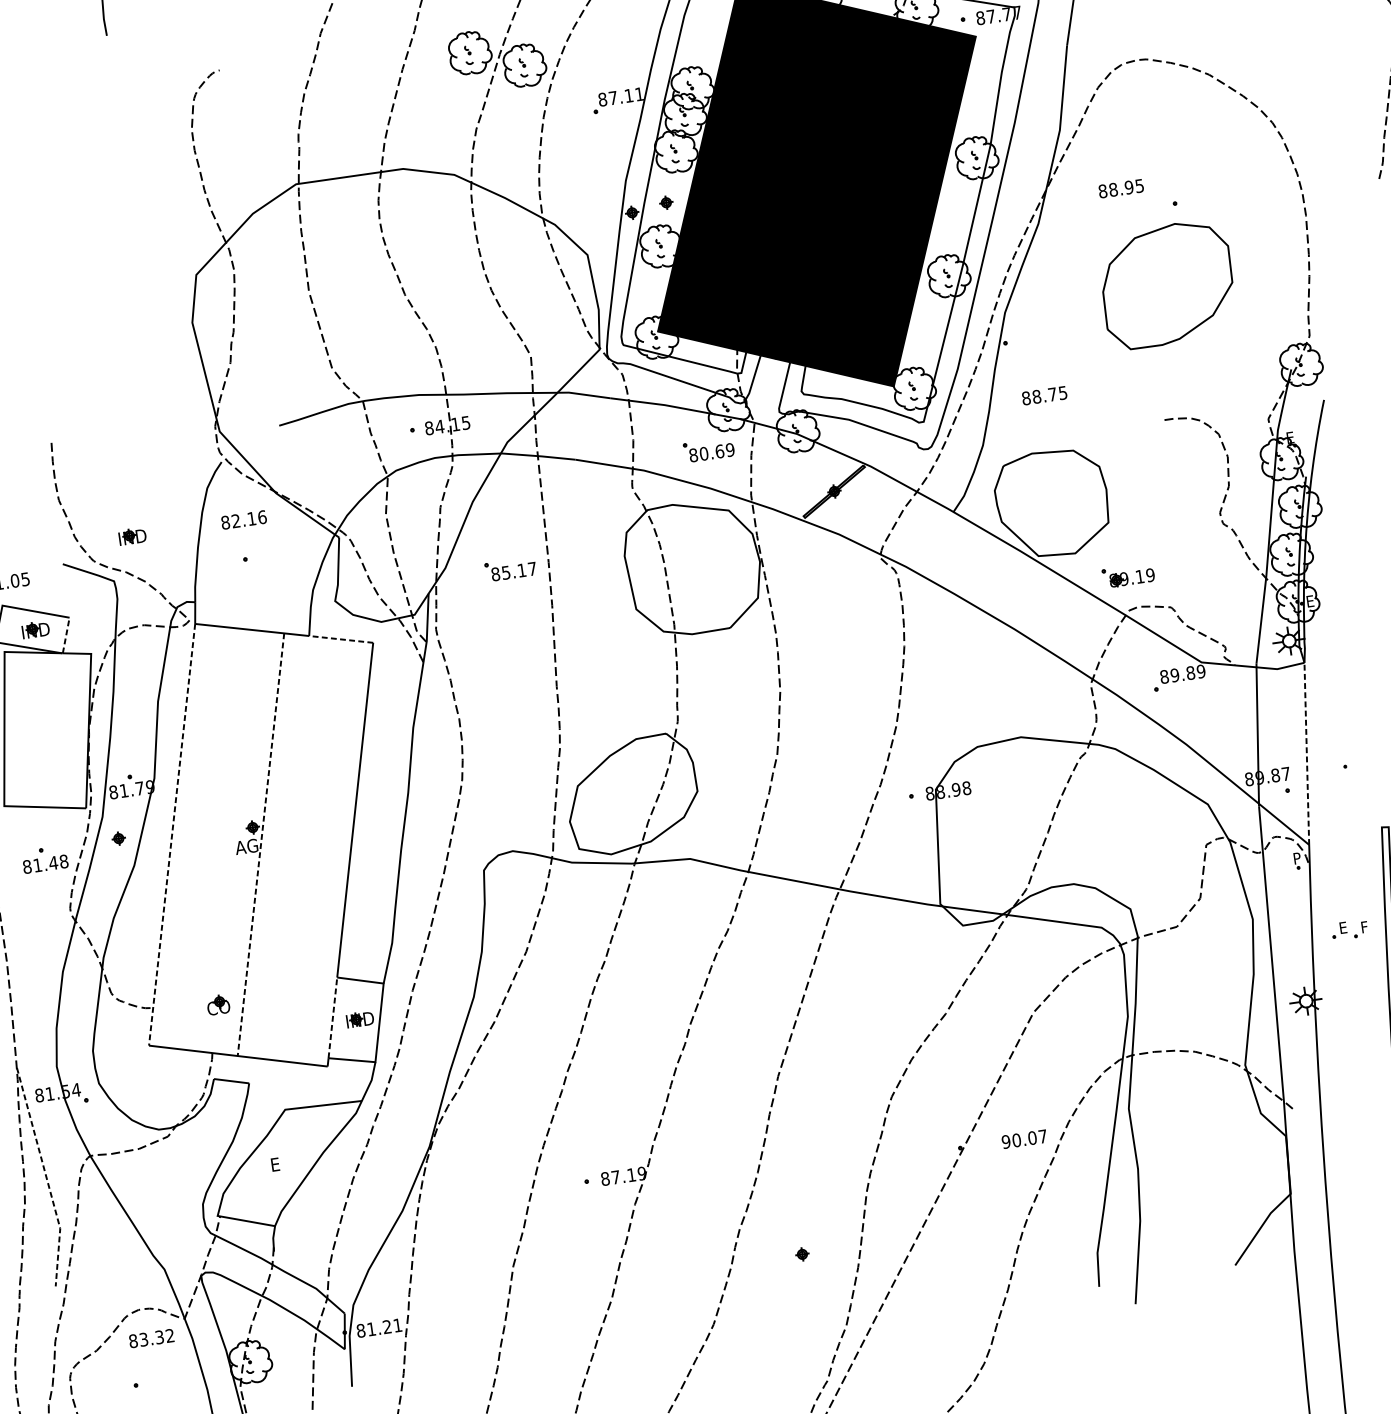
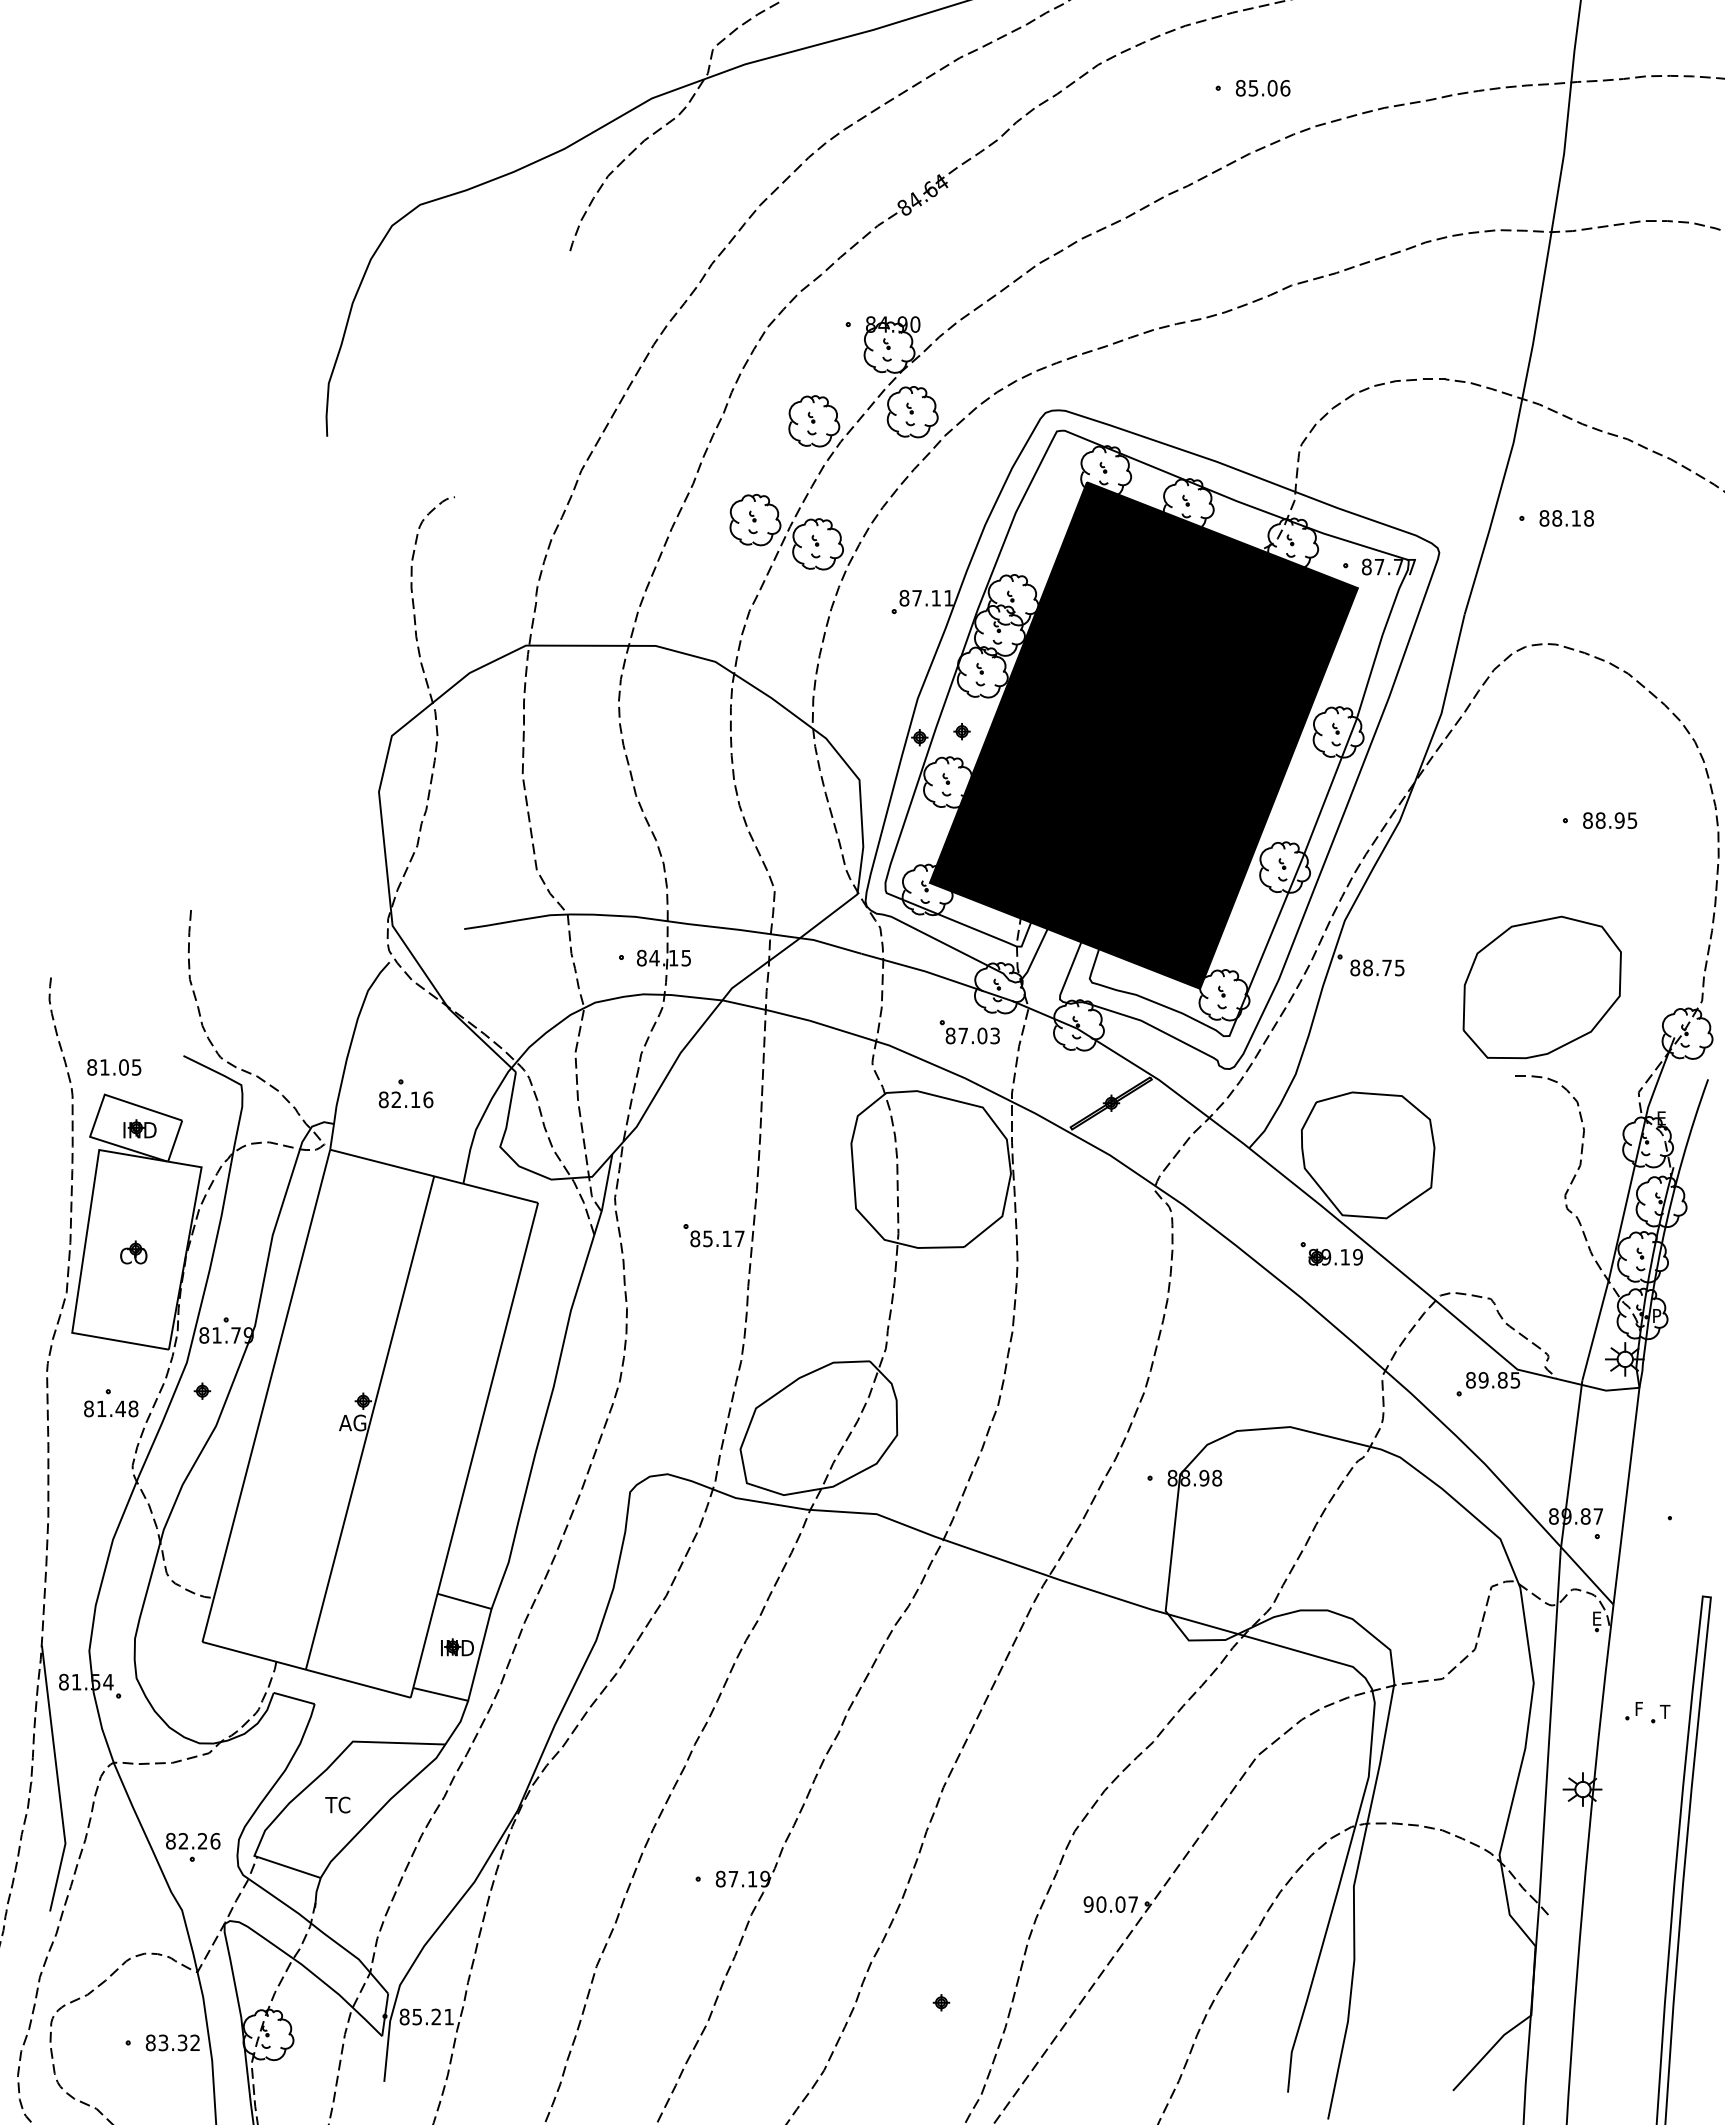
text: (1121, 188) -> (1610, 820), moved
part: (1166, 284) -> (1541, 987), moved
text: (1044, 395) -> (1377, 967), moved
text: (717, 451) -> (979, 1035), 80.69 -> 87.03
text: (243, 519) -> (405, 1099), moved
part: (132, 536) -> (270, 1034), removed
part: (510, 569) -> (713, 1235), moved
part: (1128, 575) -> (1331, 1253), moved
text: (1310, 600) -> (1657, 1315), E -> P
line: (66, 635) -> (175, 1141), dashed -> solid
line: (341, 639) -> (500, 1193), dashed -> solid
text: (1201, 671) -> (1515, 1380), 89.89 -> 89.85
line: (1306, 753) -> (1626, 1495), dashed -> solid
line: (172, 835) -> (266, 1396), dashed -> solid
line: (261, 845) -> (370, 1423), dashed -> solid
text: (1297, 858) -> (1597, 1618), P -> E
text: (1364, 926) -> (1664, 1711), F -> T
text: (1343, 927) -> (1640, 1708), E -> F
part: (218, 1004) -> (133, 1252), moved
line: (332, 1017) -> (425, 1640), dashed -> solid
text: (1024, 1139) -> (1110, 1904), moved
text: (280, 1163) -> (337, 1804), E -> TC
line: (46, 1177) -> (57, 1780), dashed -> solid
part: (166, 1216) -> (193, 1847), added
text: (370, 1329) -> (416, 2017), 81.21 -> 85.21
text: (151, 1338) -> (172, 2042), moved

